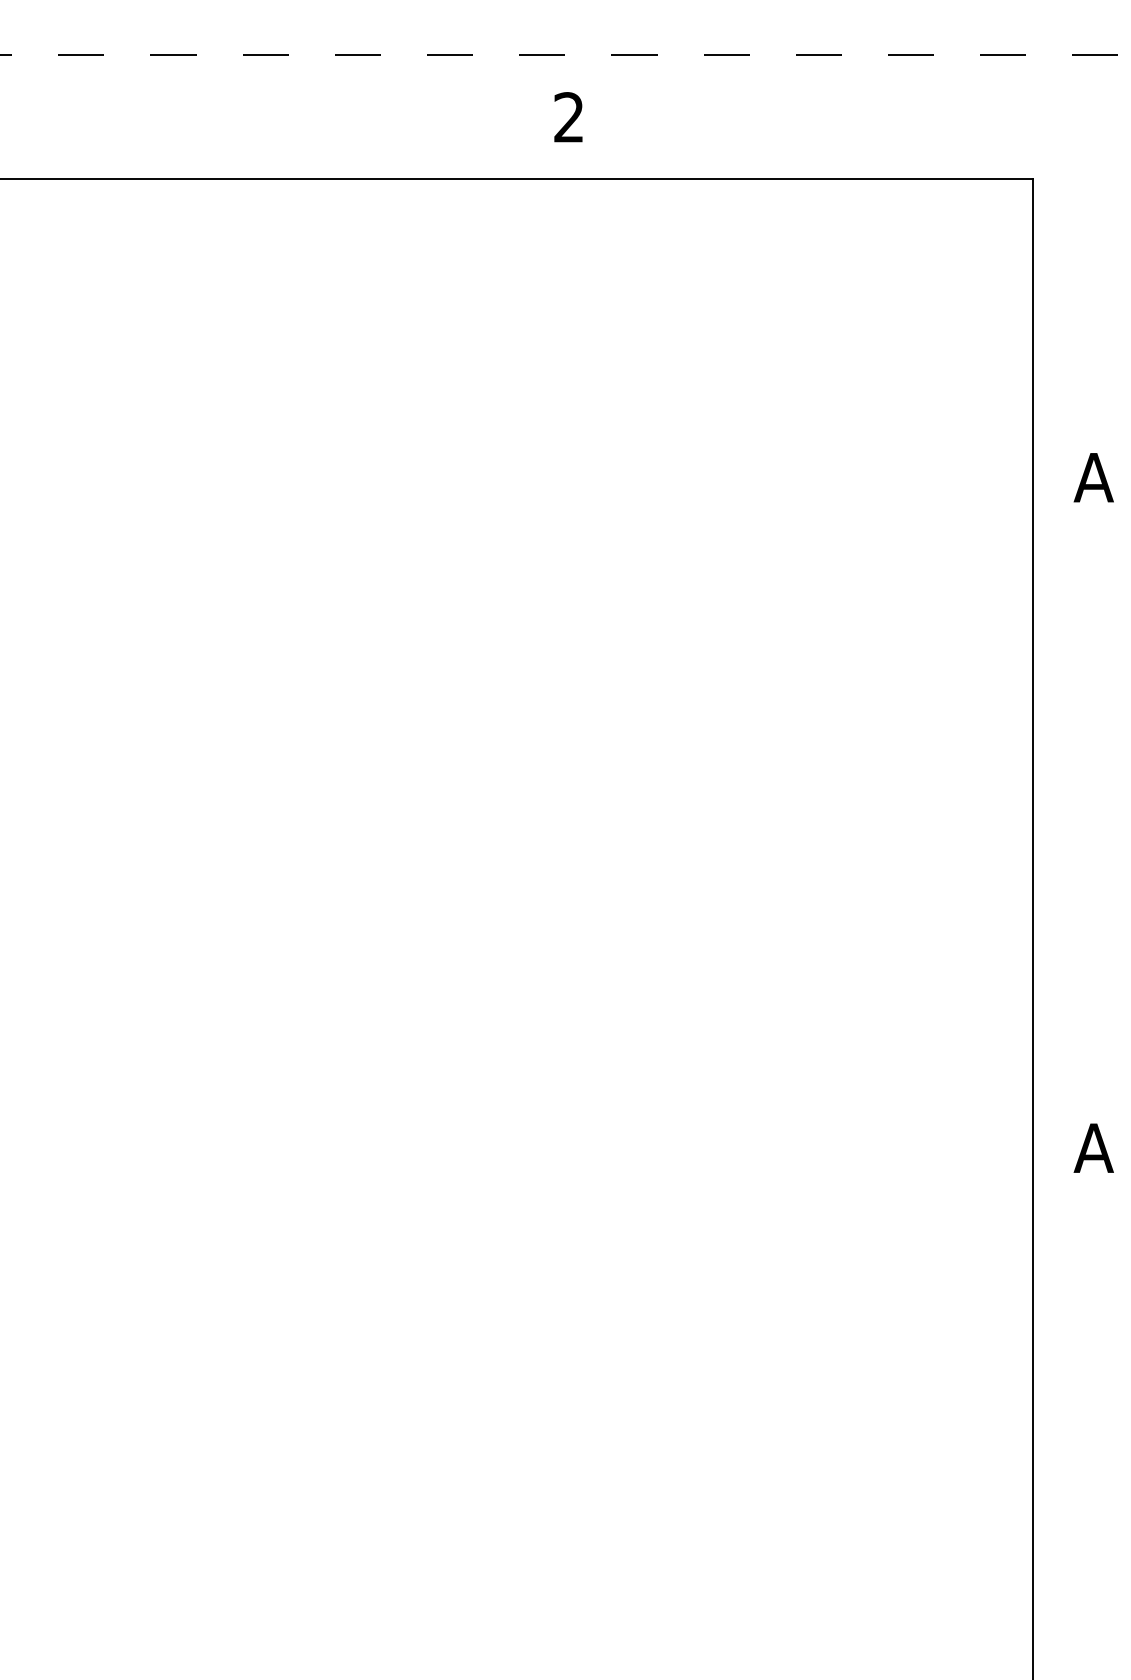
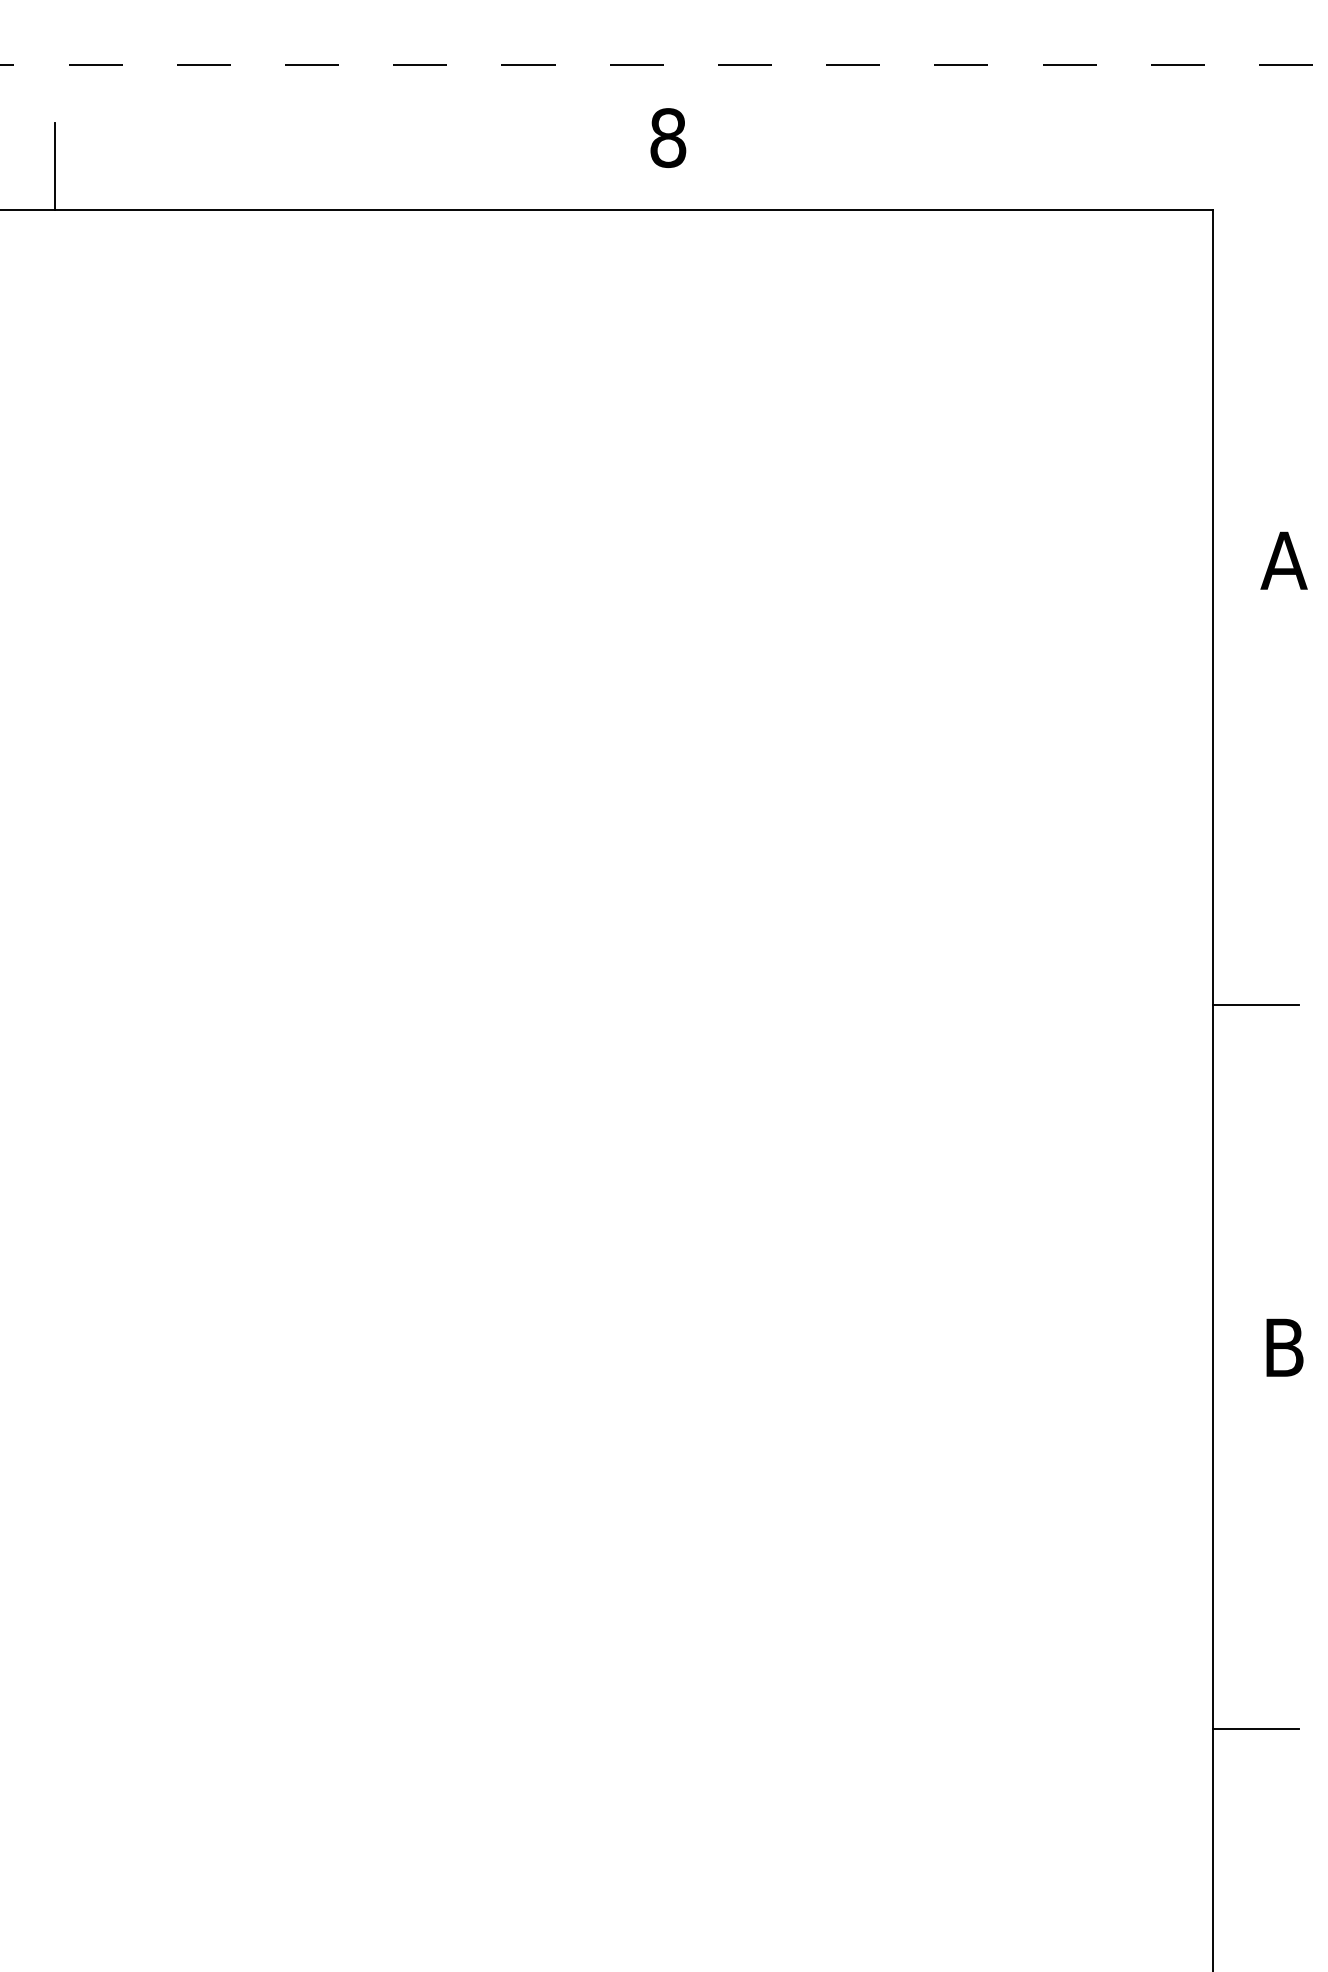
text: (569, 117) -> (668, 138), 2 -> 8
line: (47, 141) -> (55, 166), added
line: (1069, 856) -> (1255, 1005), added
text: (1093, 1147) -> (1283, 1347), A -> B
line: (1069, 1472) -> (1255, 1728), added

